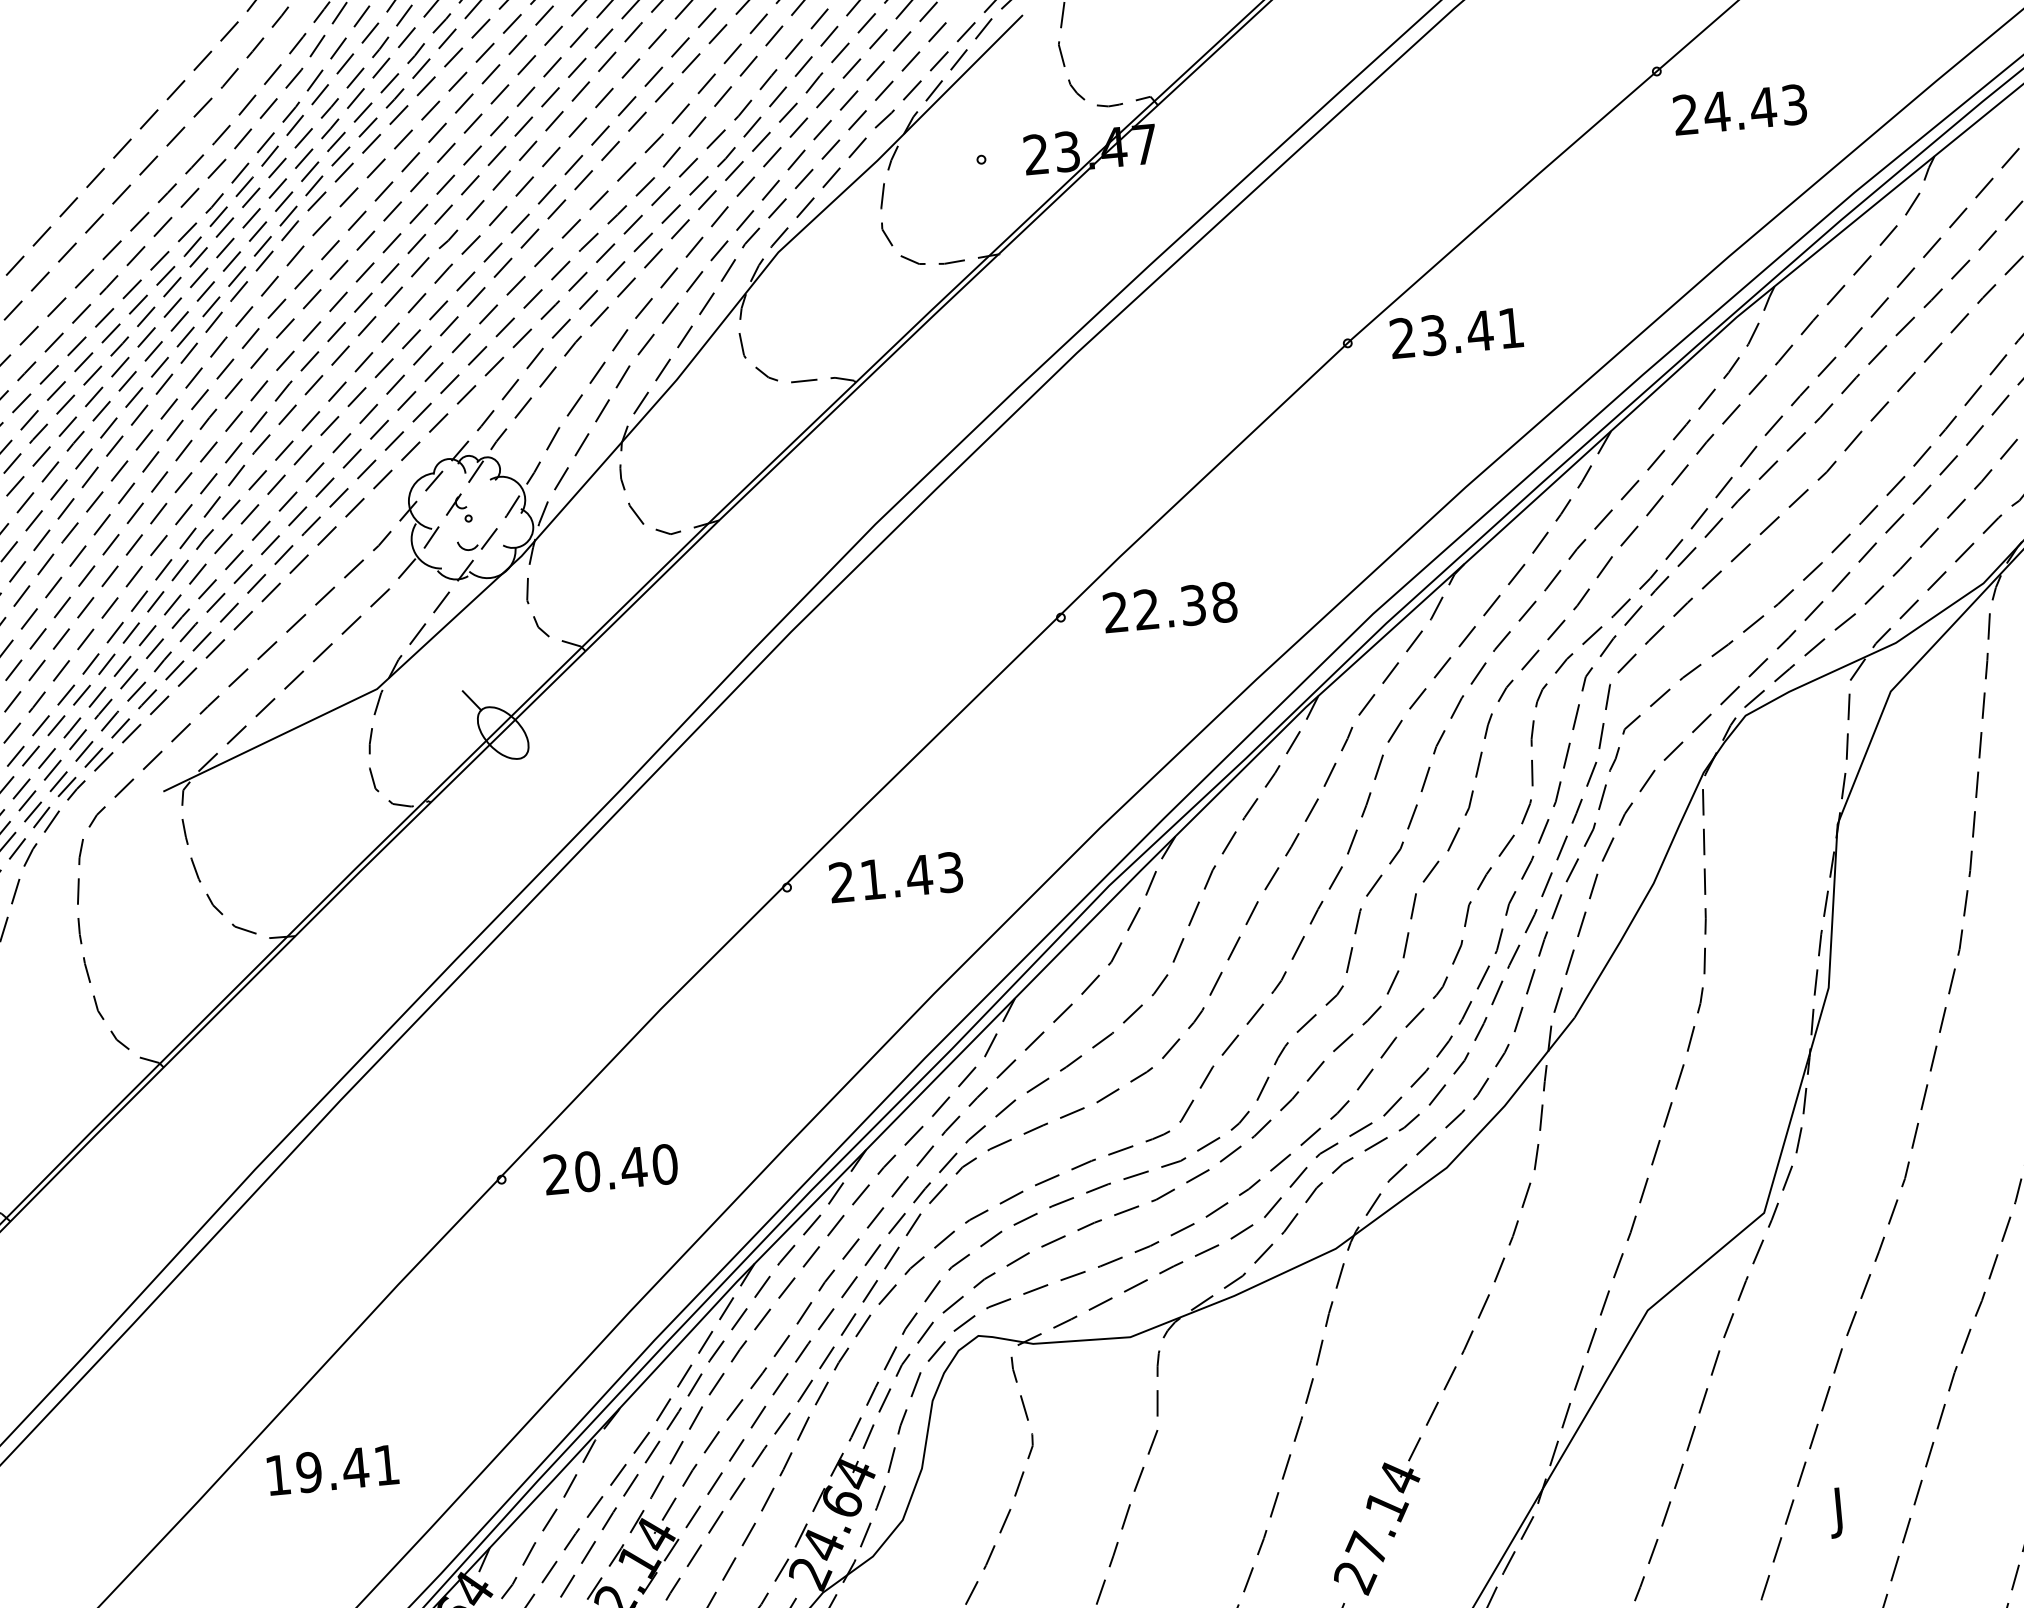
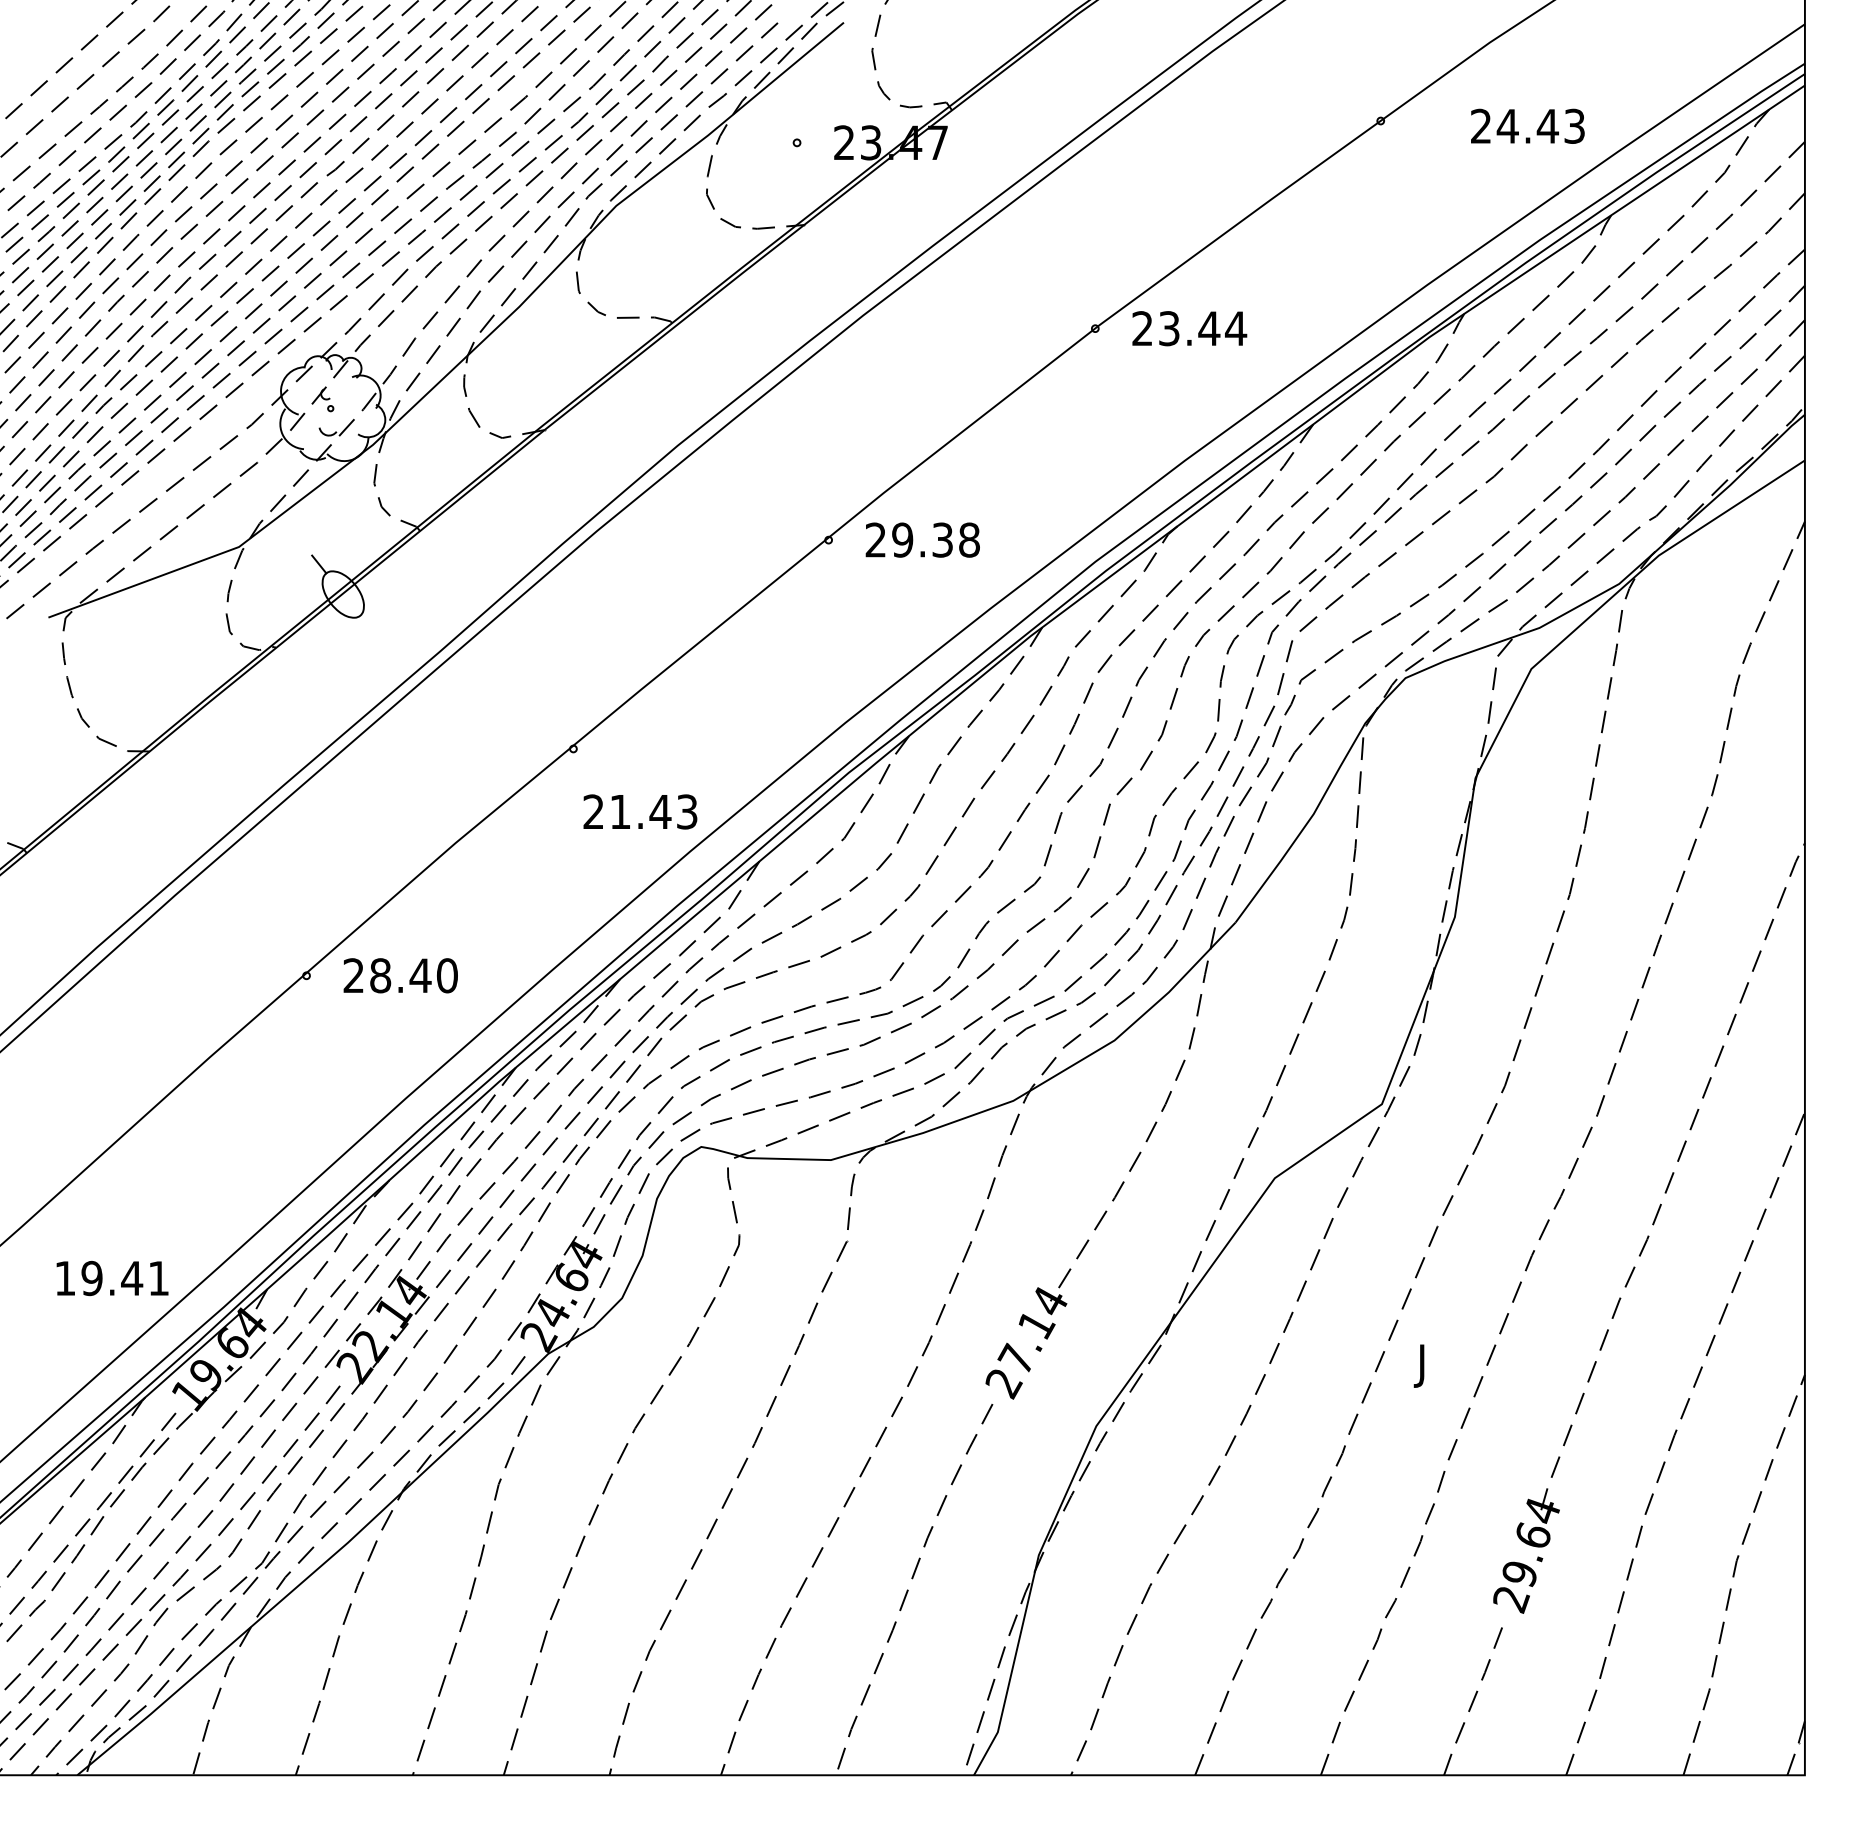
text: (1739, 108) -> (1527, 125), moved
text: (1511, 327) -> (1236, 328), 23.41 -> 23.44
text: (1146, 608) -> (902, 539), 22.38 -> 29.38
text: (896, 876) -> (640, 811), moved
text: (587, 1171) -> (380, 975), 20.40 -> 28.40
text: (332, 1470) -> (112, 1278), moved

